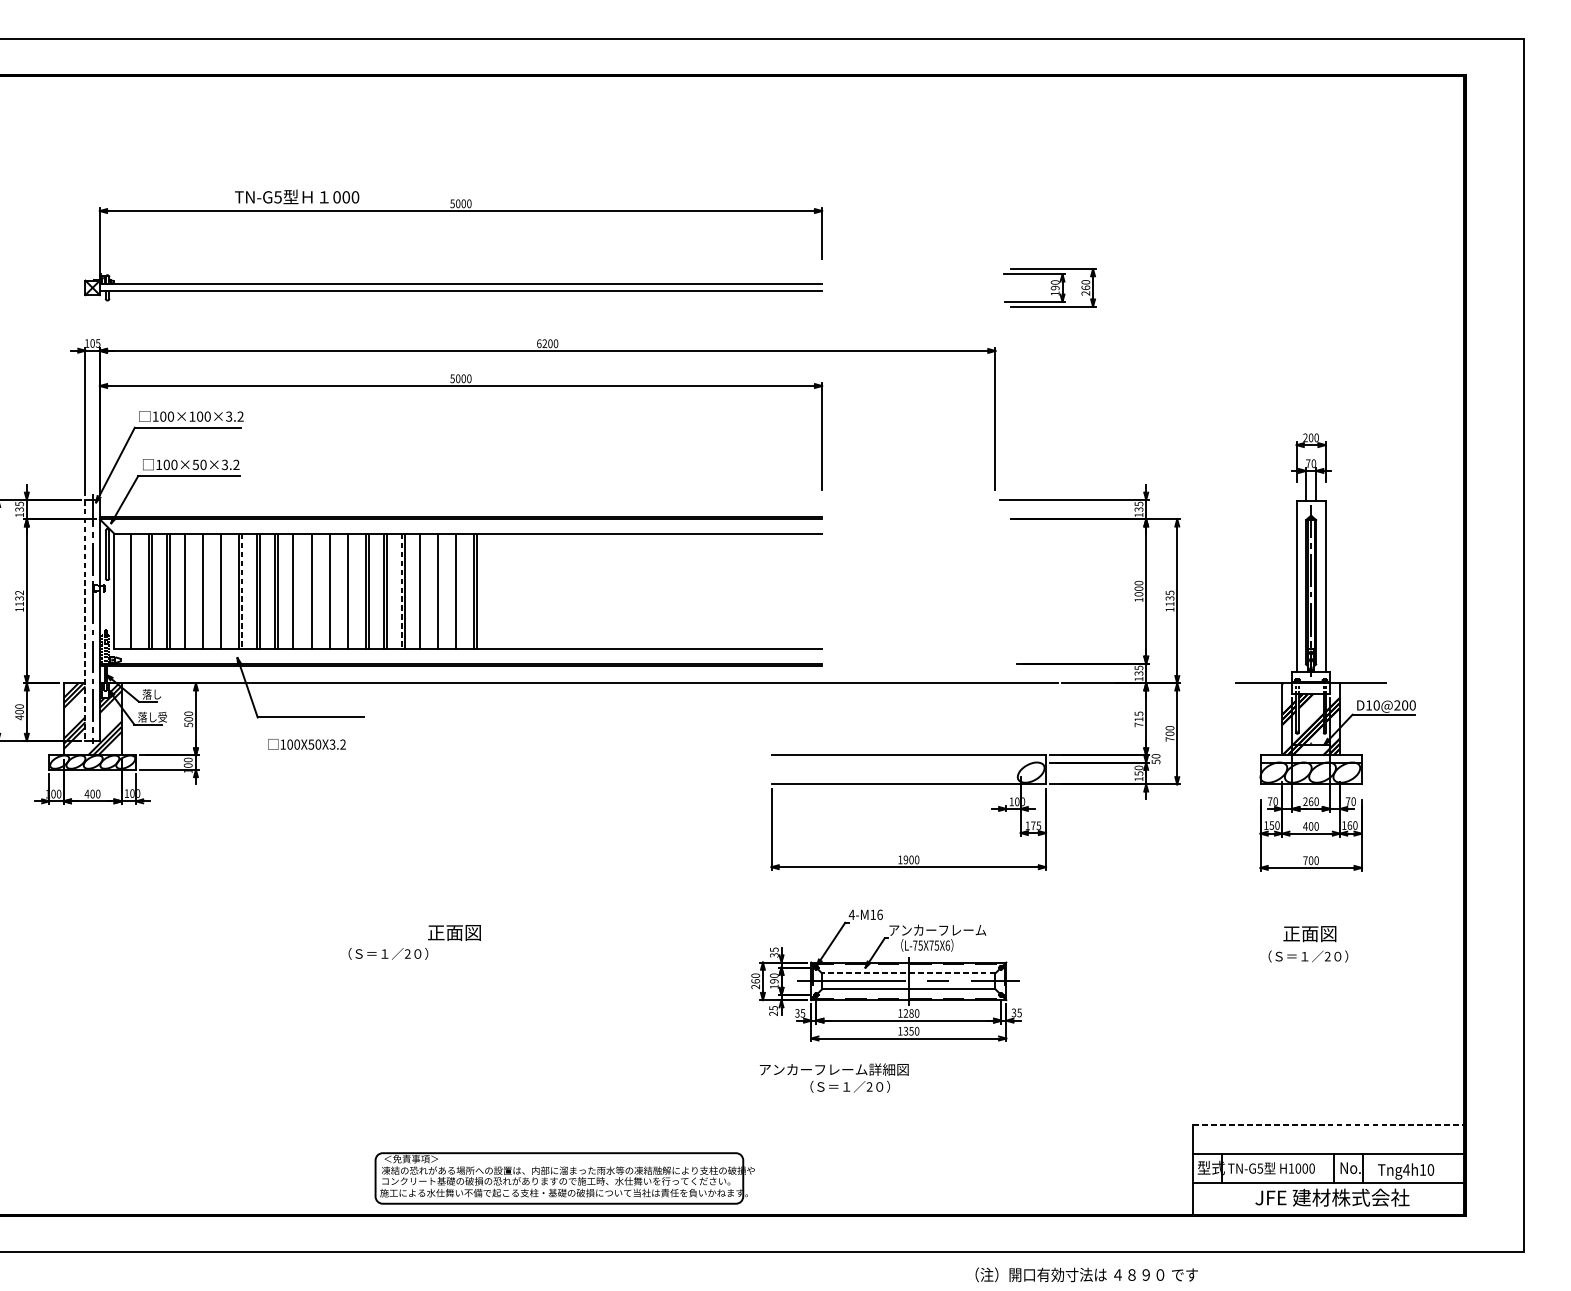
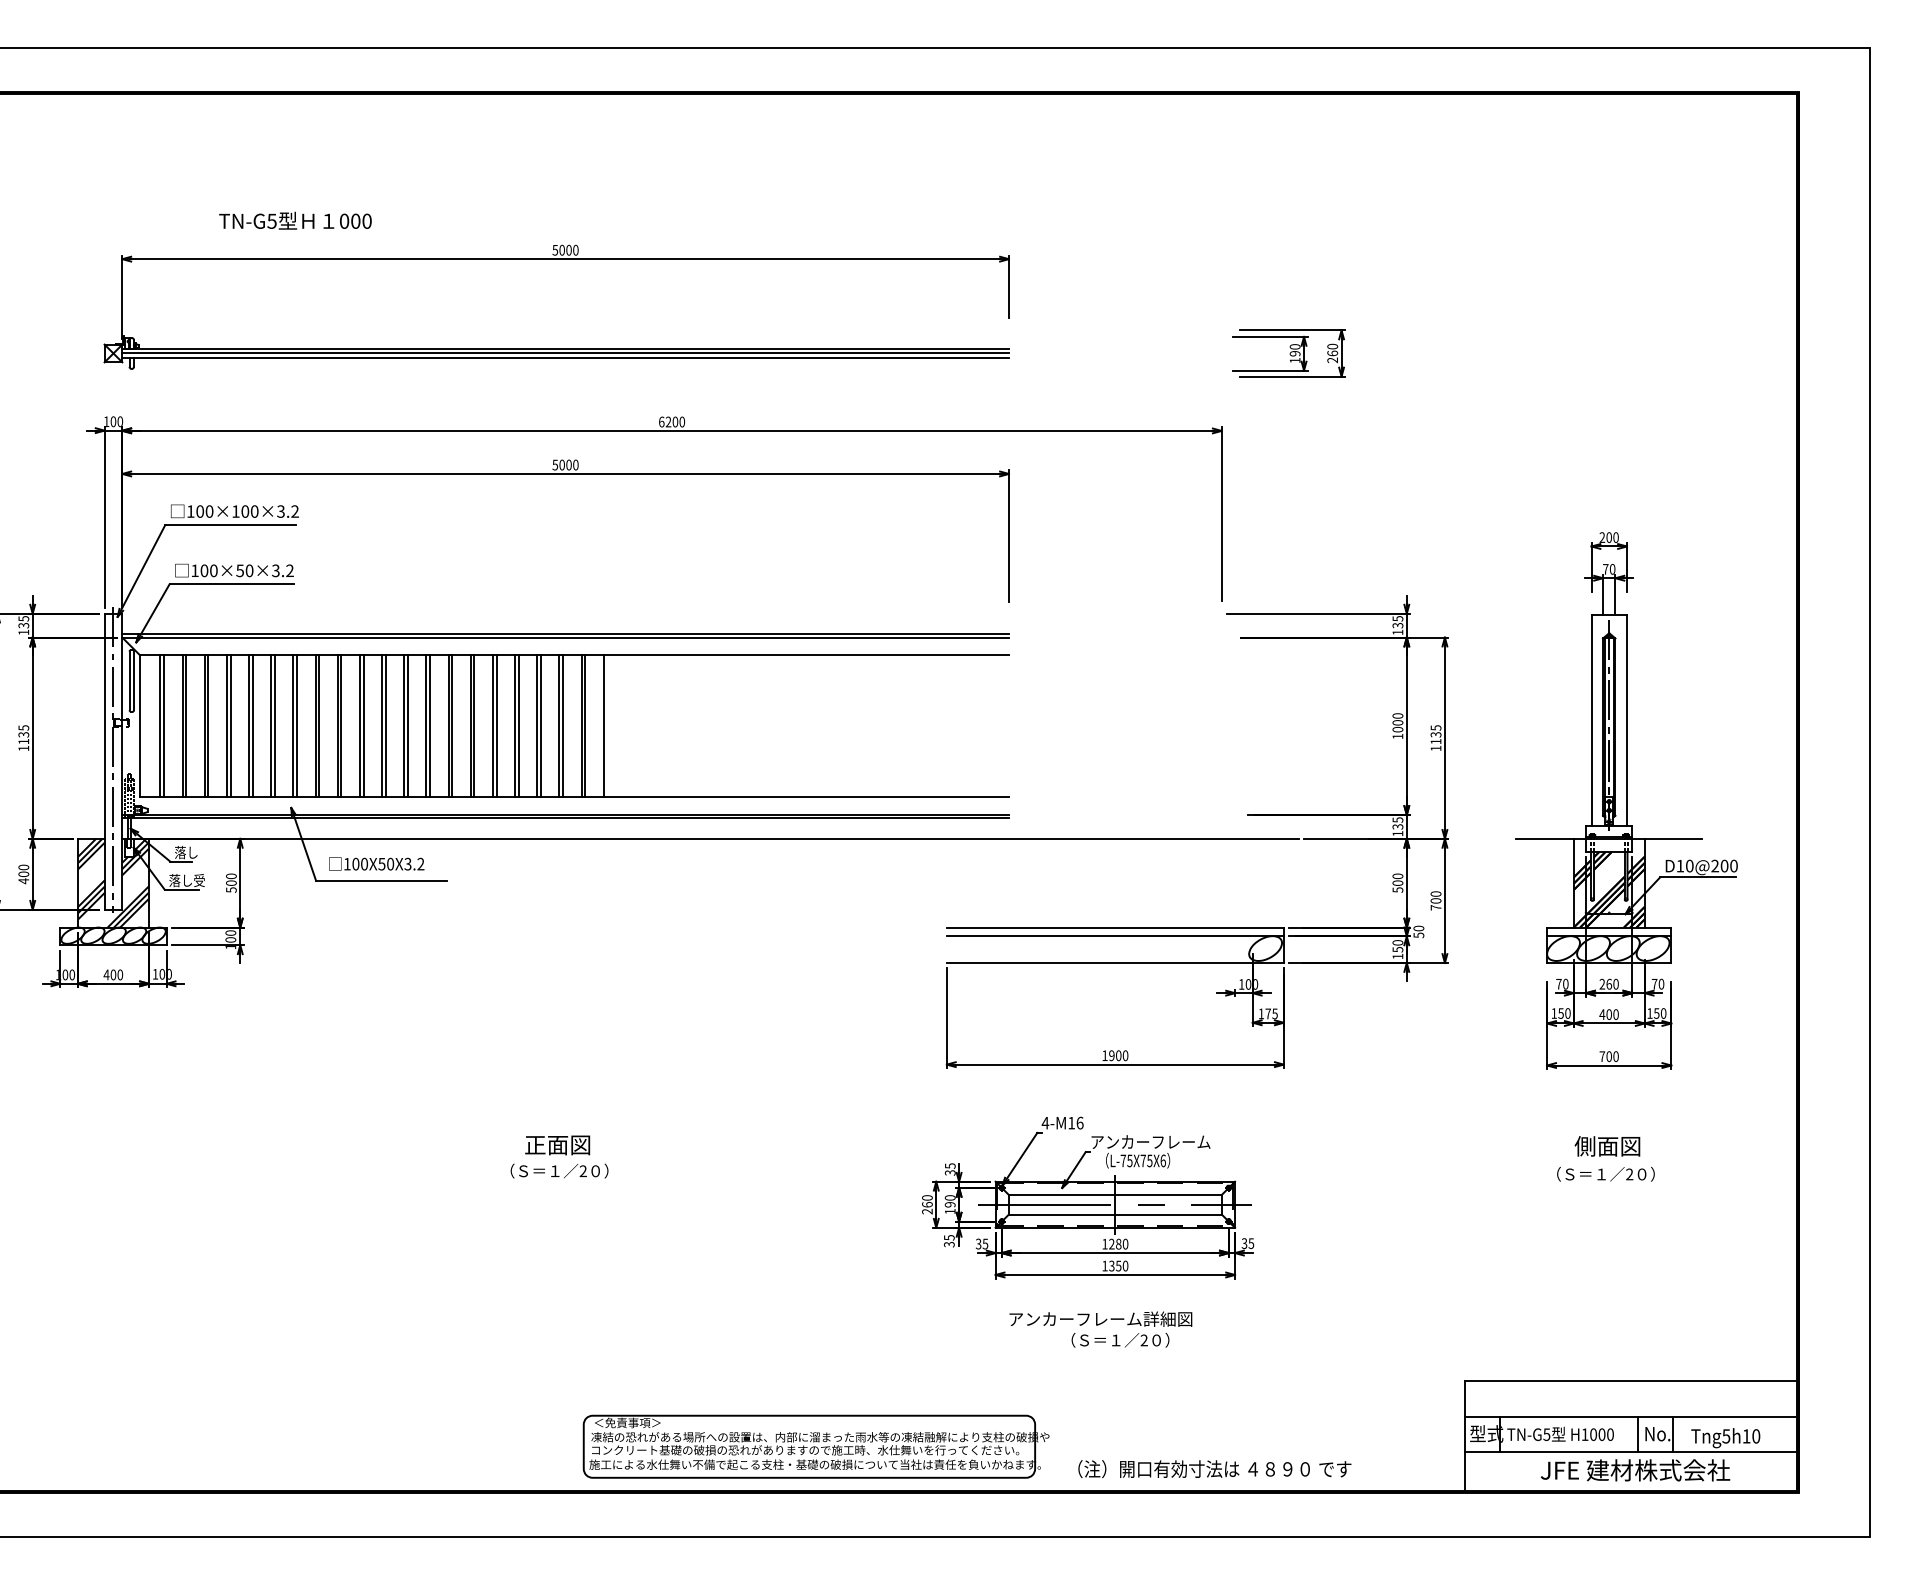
text: (297, 196) -> (295, 220), moved
line: (460, 287) -> (565, 353), added
text: (98, 343) -> (120, 421), 105 -> 100
line: (134, 591) -> (164, 726), added
line: (187, 591) -> (230, 726), added
line: (205, 591) -> (252, 726), added
line: (223, 591) -> (274, 726), added
line: (242, 591) -> (297, 726), dashed -> solid
line: (296, 591) -> (363, 726), added
line: (314, 591) -> (385, 726), added
line: (332, 591) -> (407, 726), added
line: (350, 591) -> (430, 726), added
line: (401, 591) -> (492, 726), dashed -> solid
line: (422, 591) -> (518, 726), added
line: (440, 591) -> (540, 726), added
line: (458, 591) -> (562, 726), added
line: (491, 591) -> (603, 726), added
text: (19, 592) -> (23, 727), 1132 -> 1135
line: (85, 621) -> (104, 762), dashed -> solid
text: (1138, 718) -> (1397, 882), 715 -> 500
text: (306, 744) -> (376, 863), moved
line: (908, 762) -> (1114, 936), added
text: (1349, 825) -> (1656, 1013), 160 -> 150
text: (1290, 933) -> (1584, 1146), 正面図 -> 側面図
text: (388, 953) -> (559, 1170), moved
line: (908, 973) -> (1114, 1195), dashed -> solid
text: (773, 1013) -> (949, 1244), 25 -> 35
text: (833, 1078) -> (1100, 1329), moved
line: (1329, 1125) -> (1631, 1381), dashed -> solid
text: (1406, 1170) -> (1726, 1436), Tng4h10 -> Tng5h10
part: (564, 1178) -> (815, 1446), moved
text: (1086, 1275) -> (1214, 1469), moved

